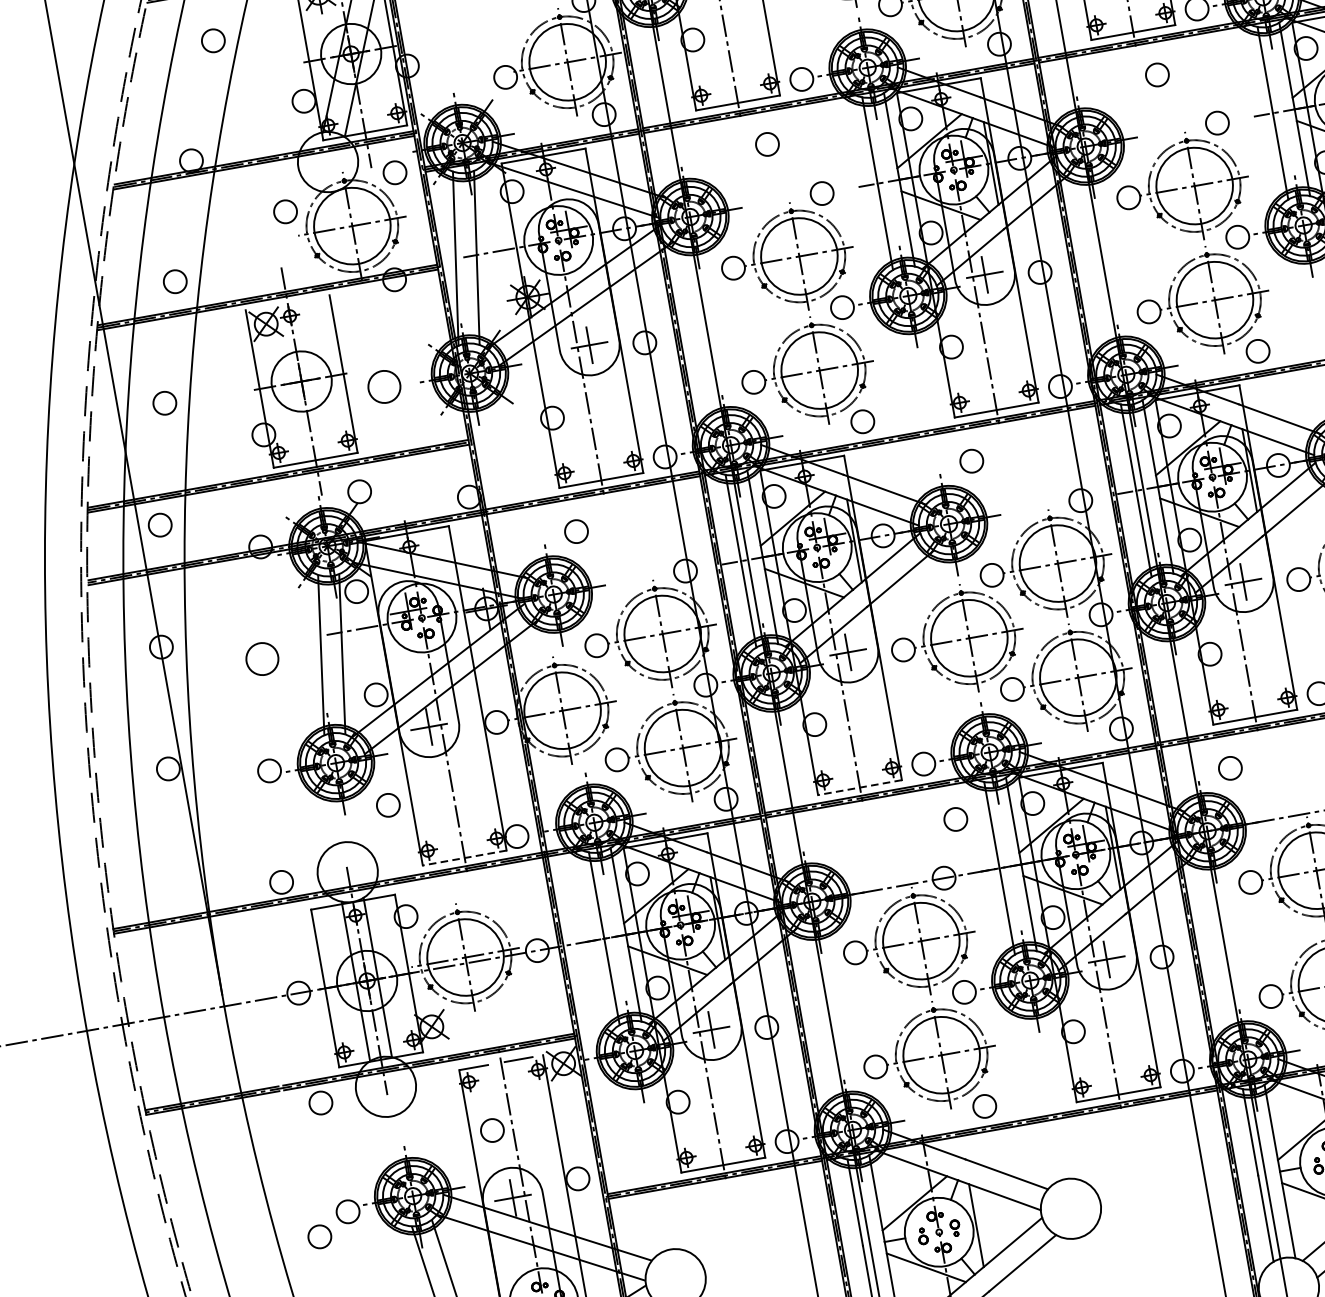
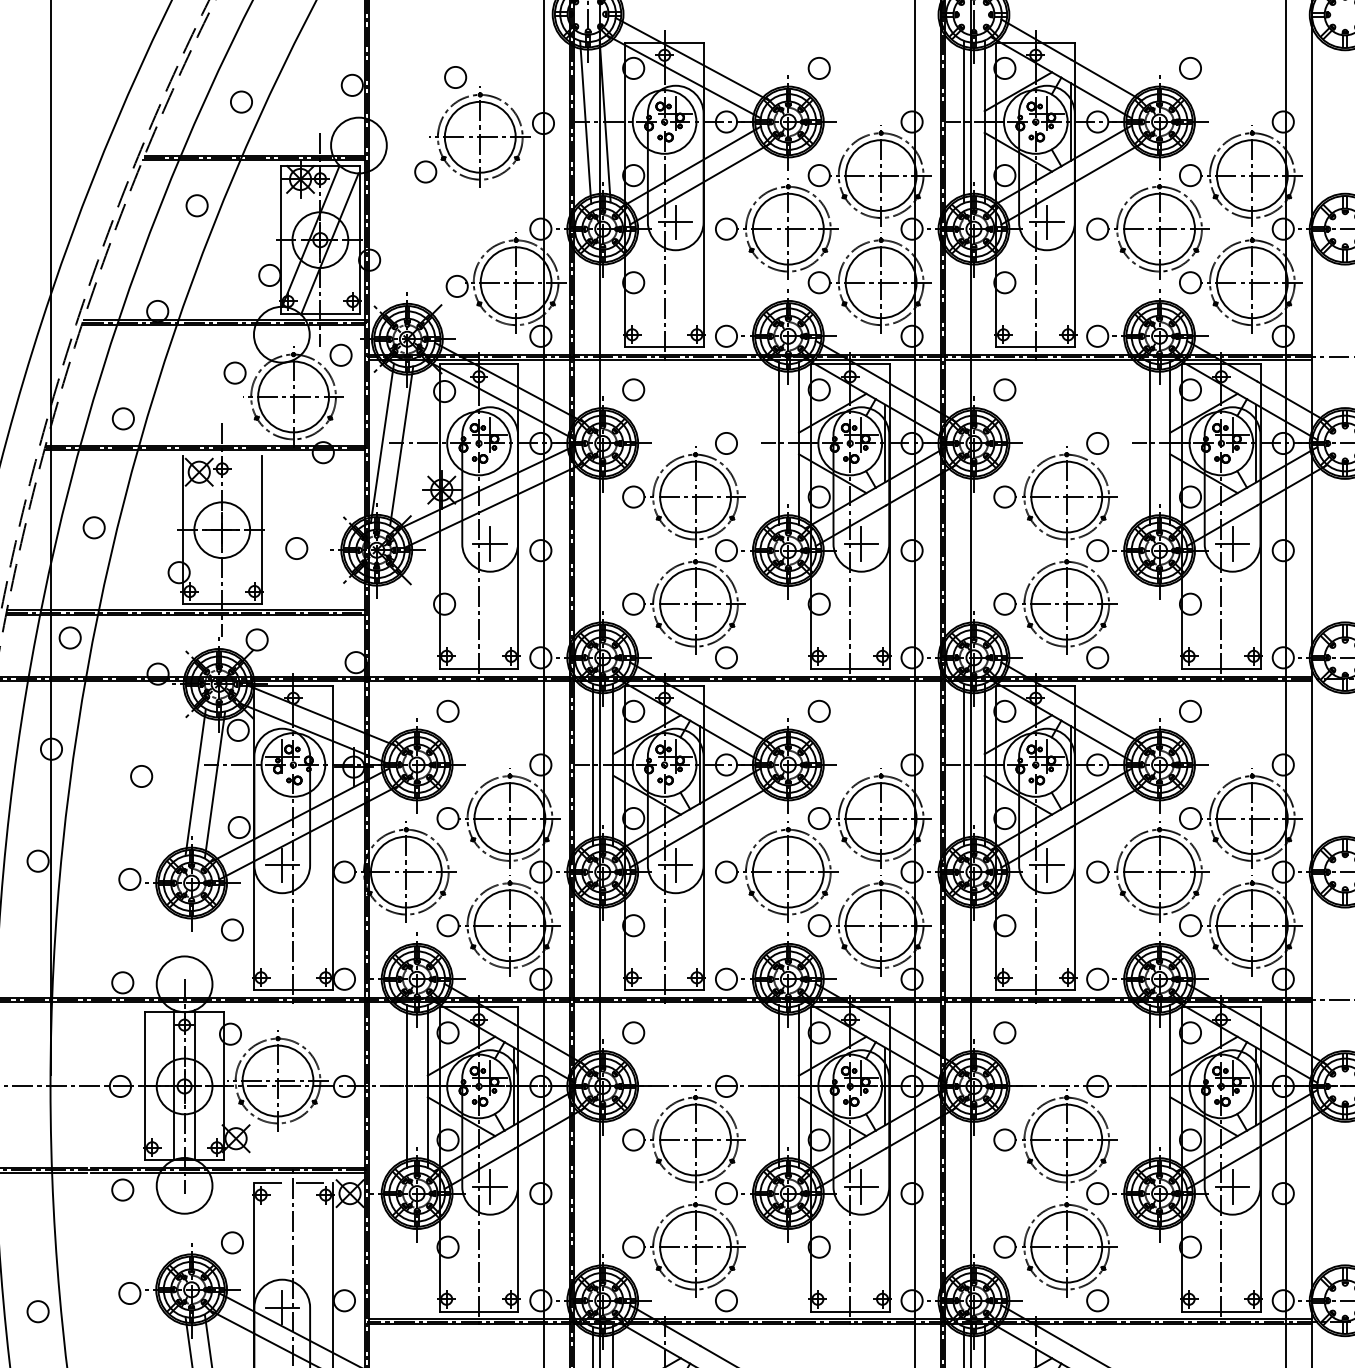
circle: (1156, 74) -> (1004, 389), moved
circle: (767, 144) -> (633, 389), moved
circle: (384, 386) -> (296, 548), size x0.71
circle: (262, 659) -> (141, 776), size x0.71
line: (859, 787) -> (664, 990), dashed -> solid
circle: (955, 819) -> (633, 1032), moved
line: (463, 858) -> (292, 990), dashed -> solid
circle: (492, 1130) -> (232, 1242), moved
circle: (319, 1236) -> (37, 1311), moved

